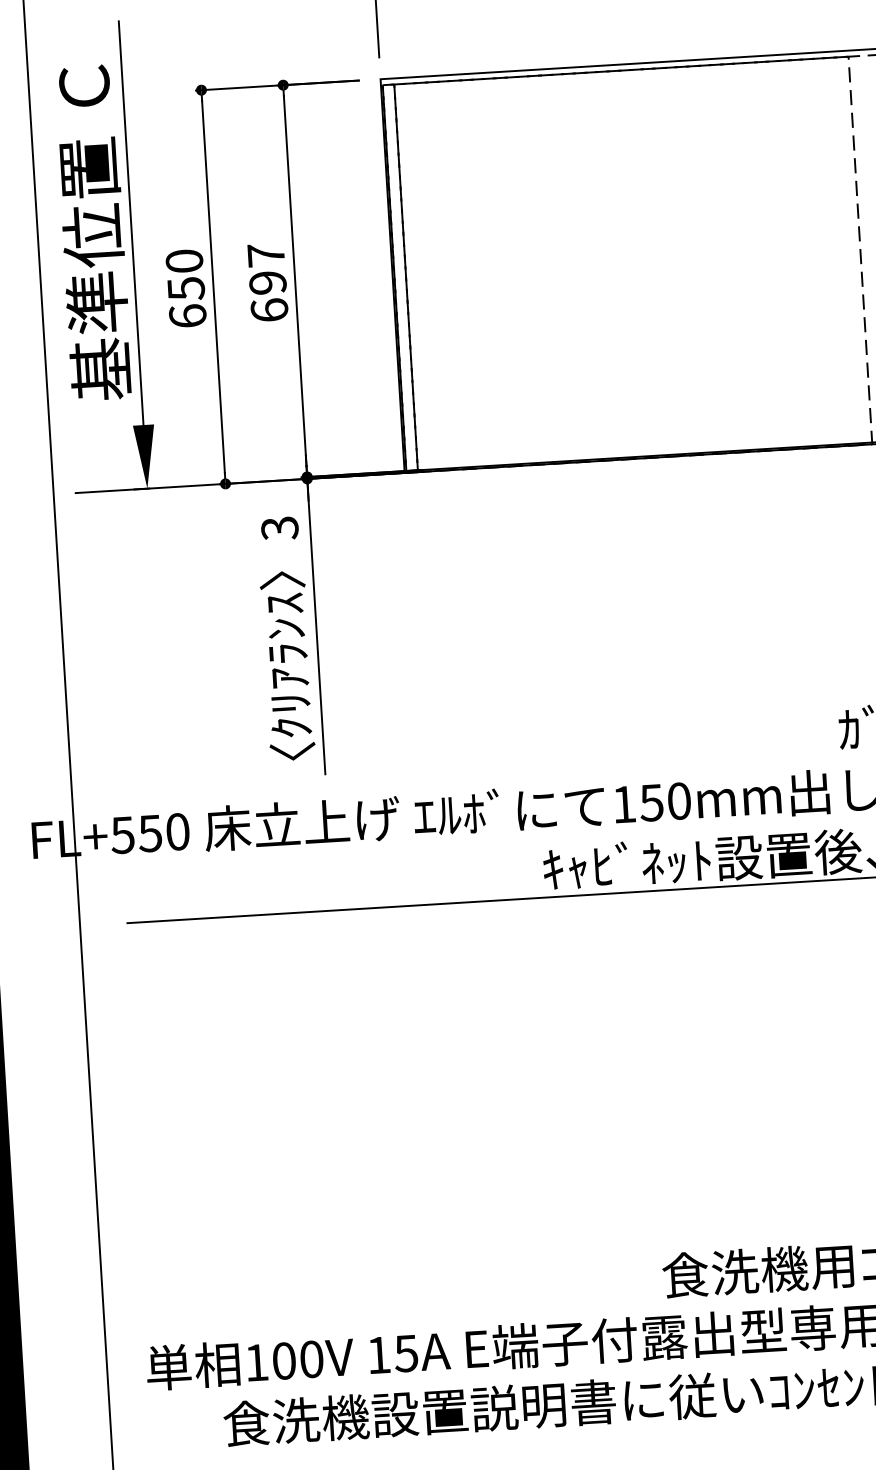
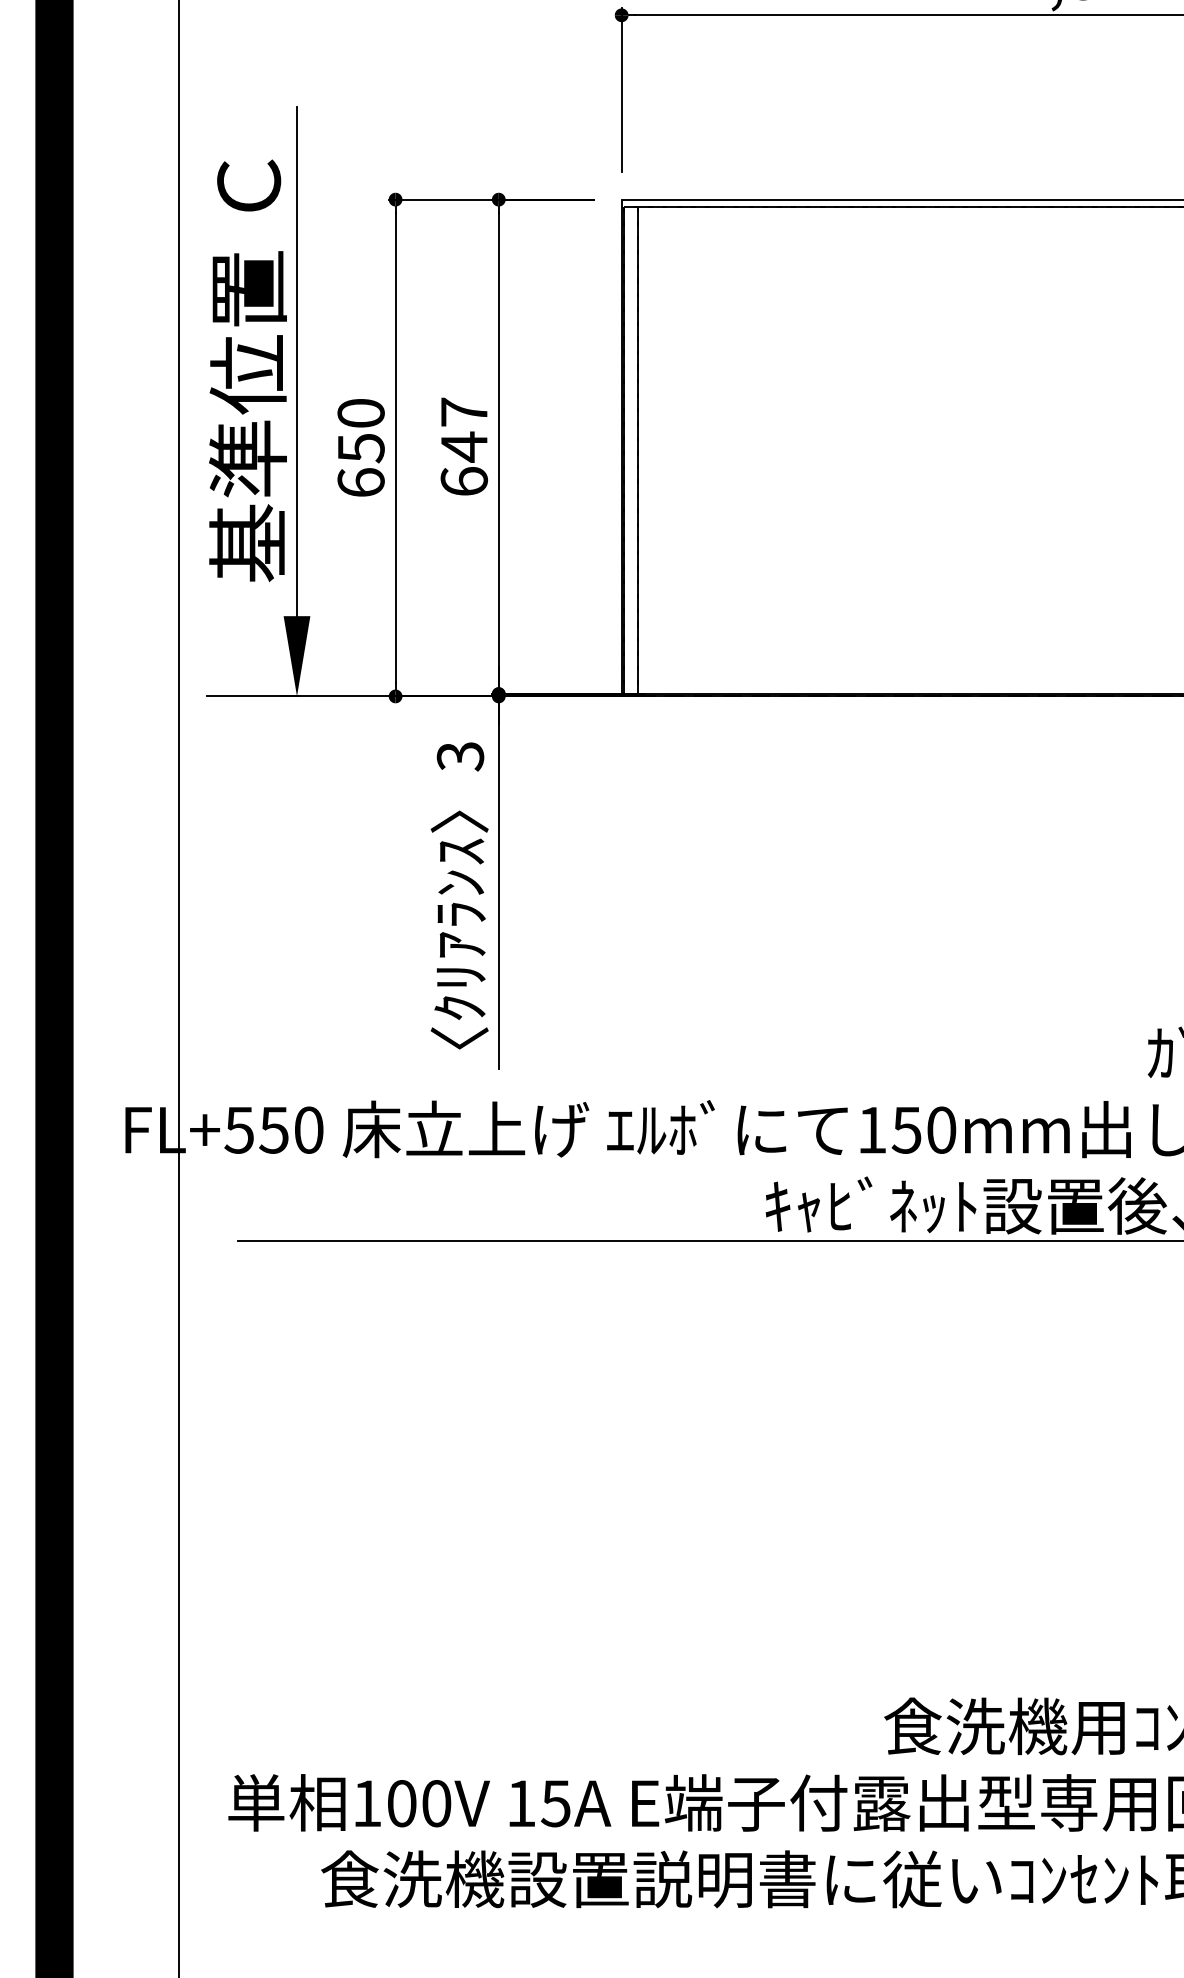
text: (268, 282) -> (464, 446), 697 -> 647

